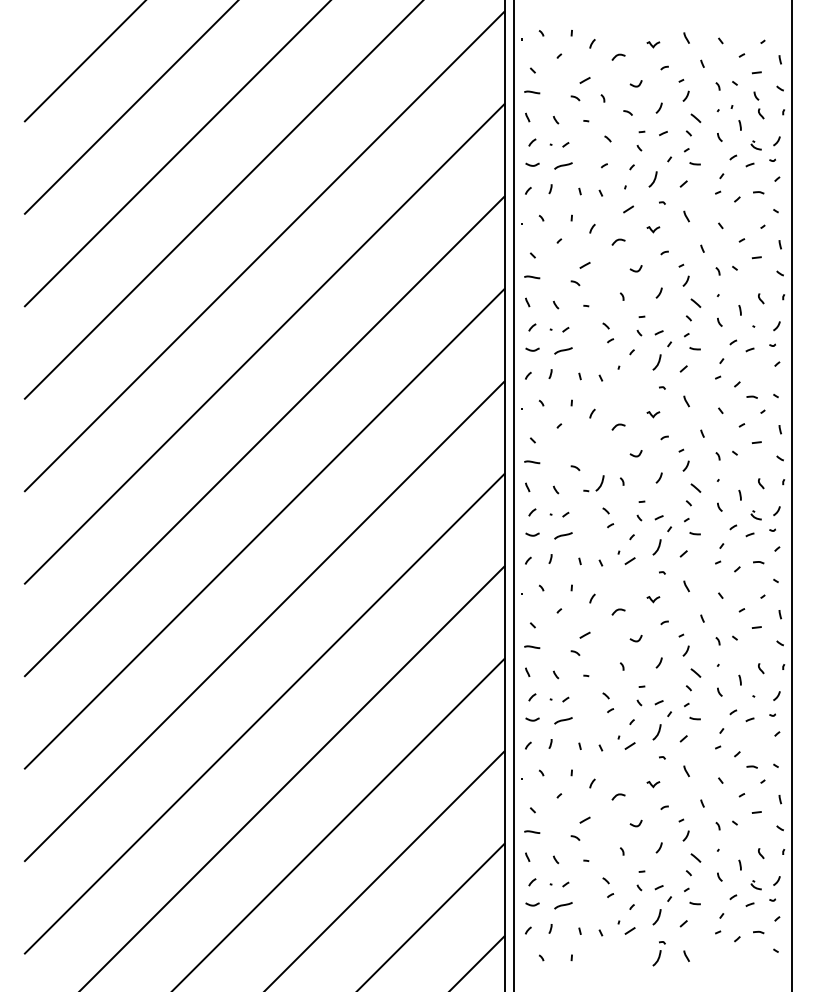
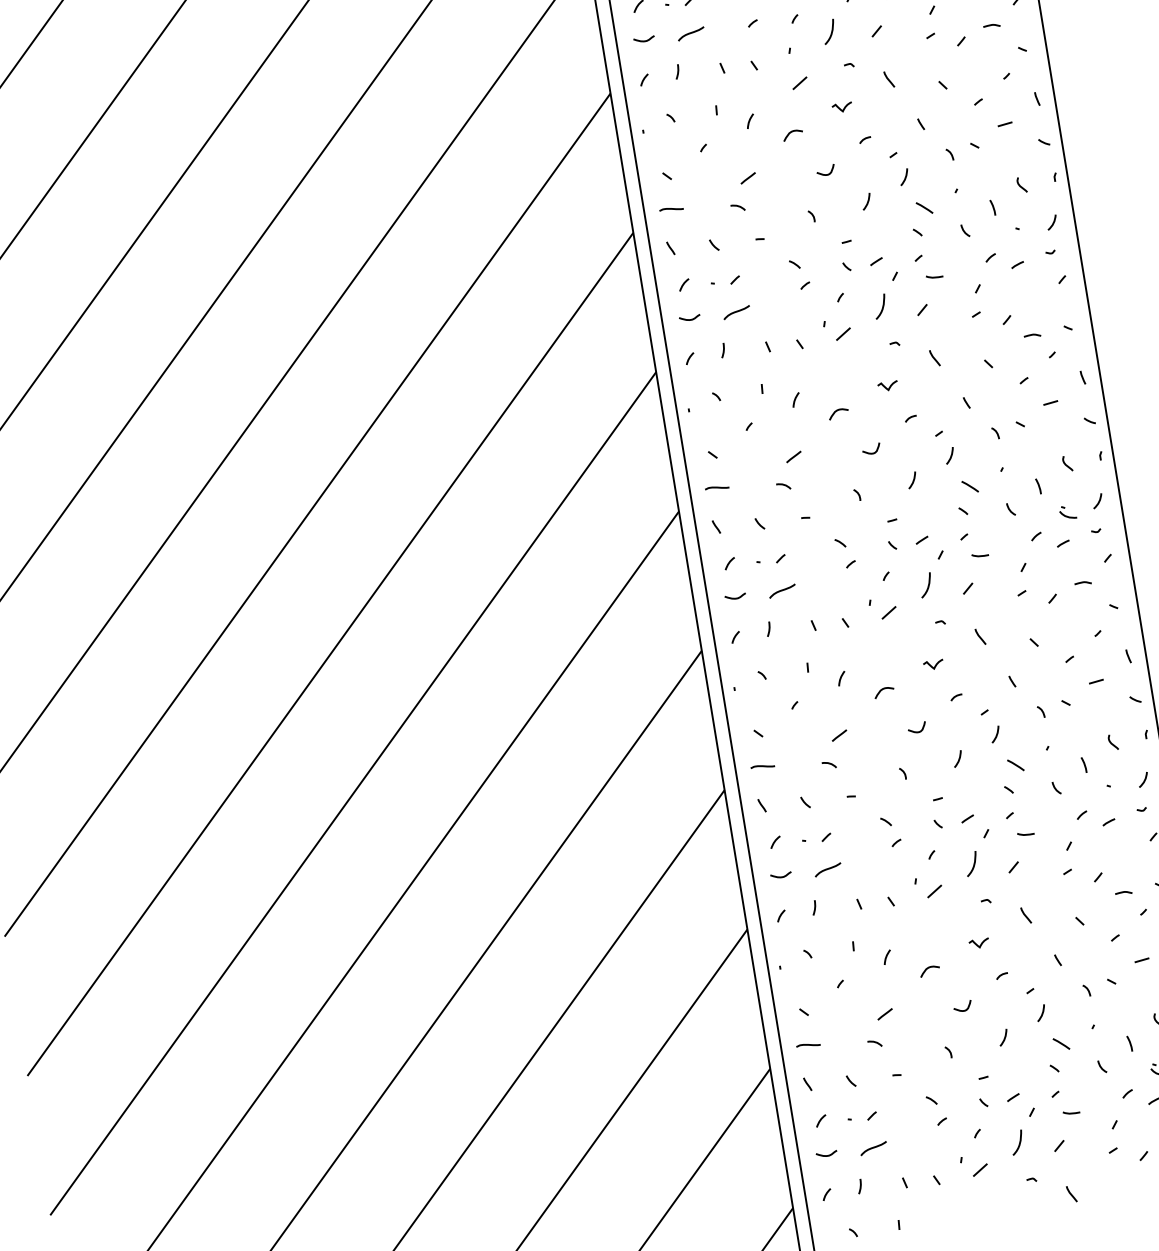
line: (629, 376) -> (842, 334), added
curve: (584, 449) -> (792, 455), added
curve: (600, 483) -> (825, 503), removed
curve: (657, 958) -> (1028, 1204), removed

